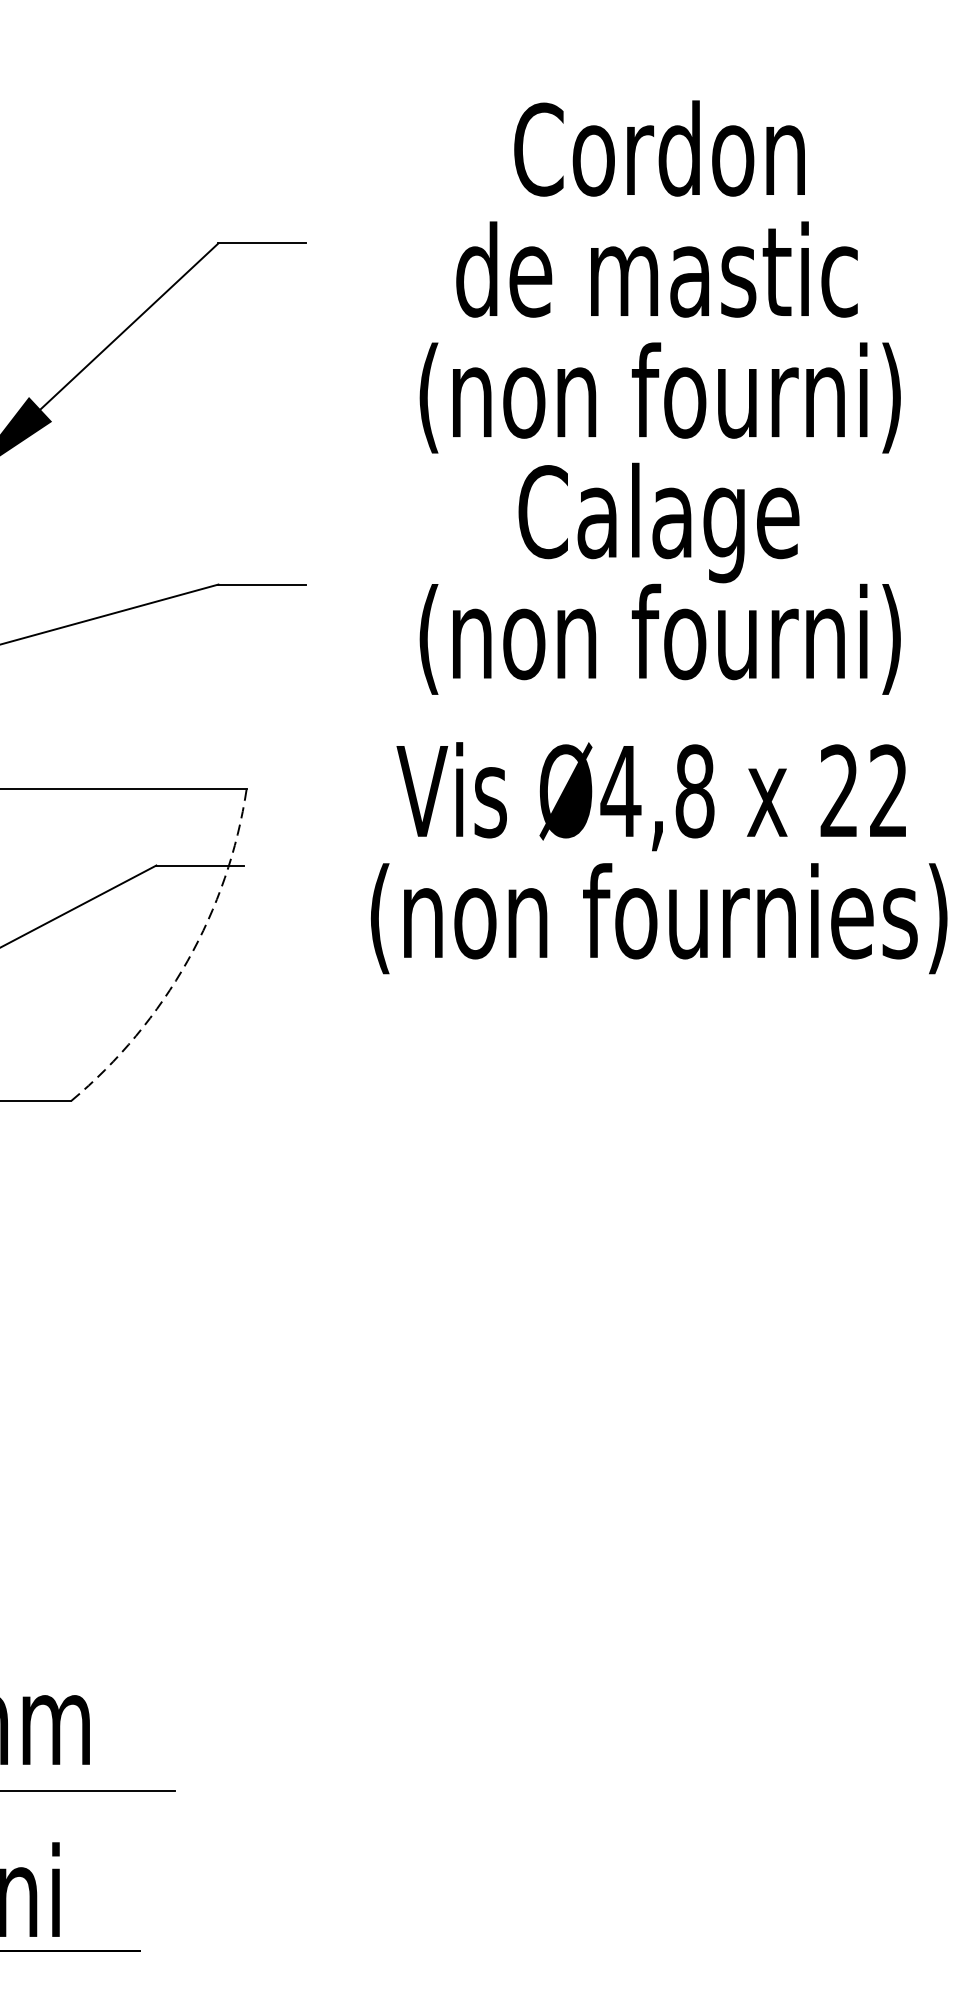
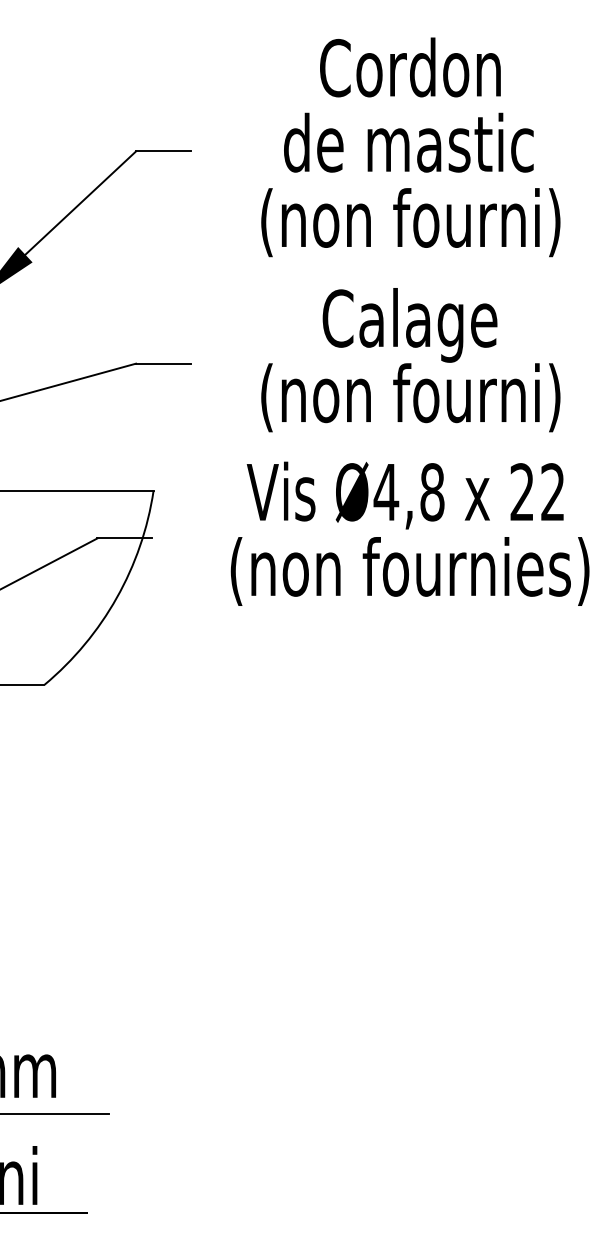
text: (659, 277) -> (410, 147), moved
arc: (187, 960) -> (116, 597), dashed -> solid

